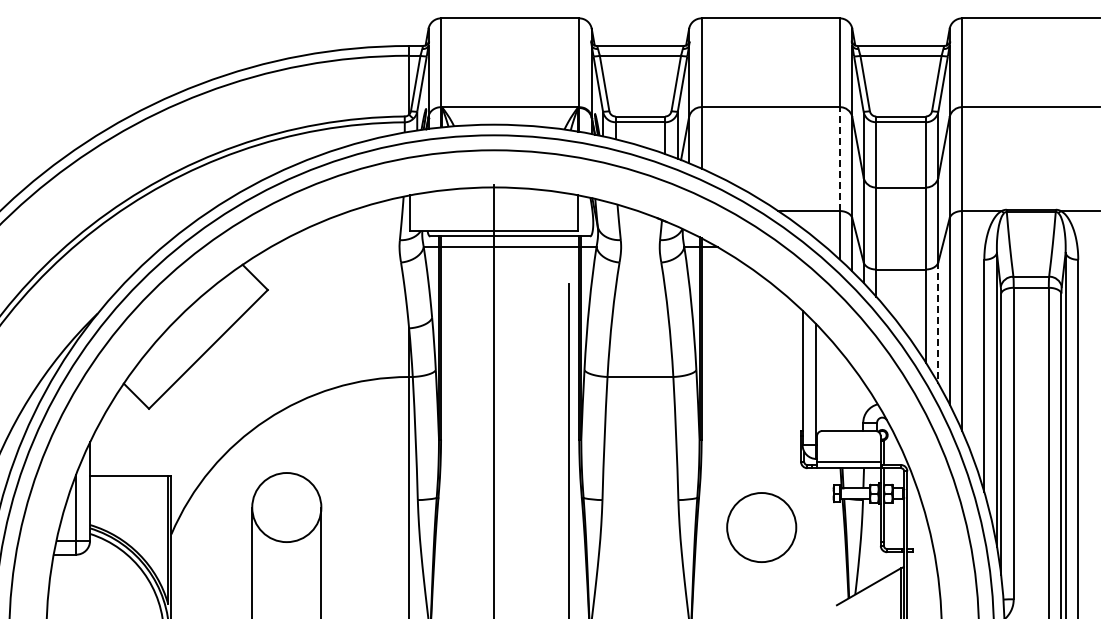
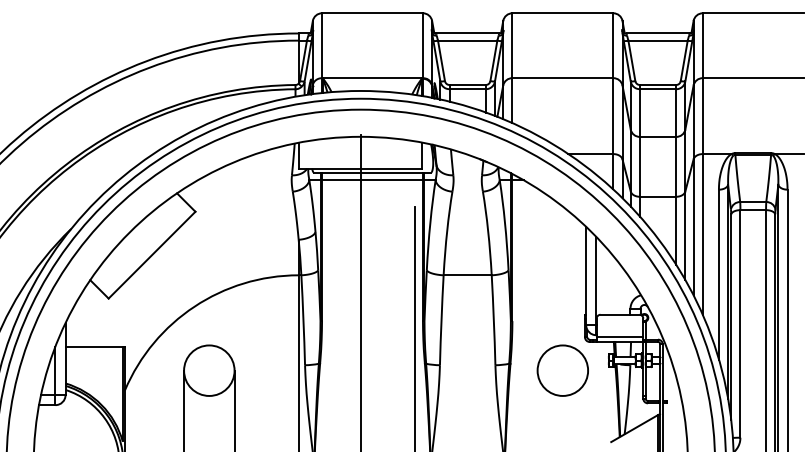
line: (839, 159) -> (613, 116), dashed -> solid
line: (938, 322) -> (685, 235), dashed -> solid
circle: (761, 527) -> (562, 370), moved

